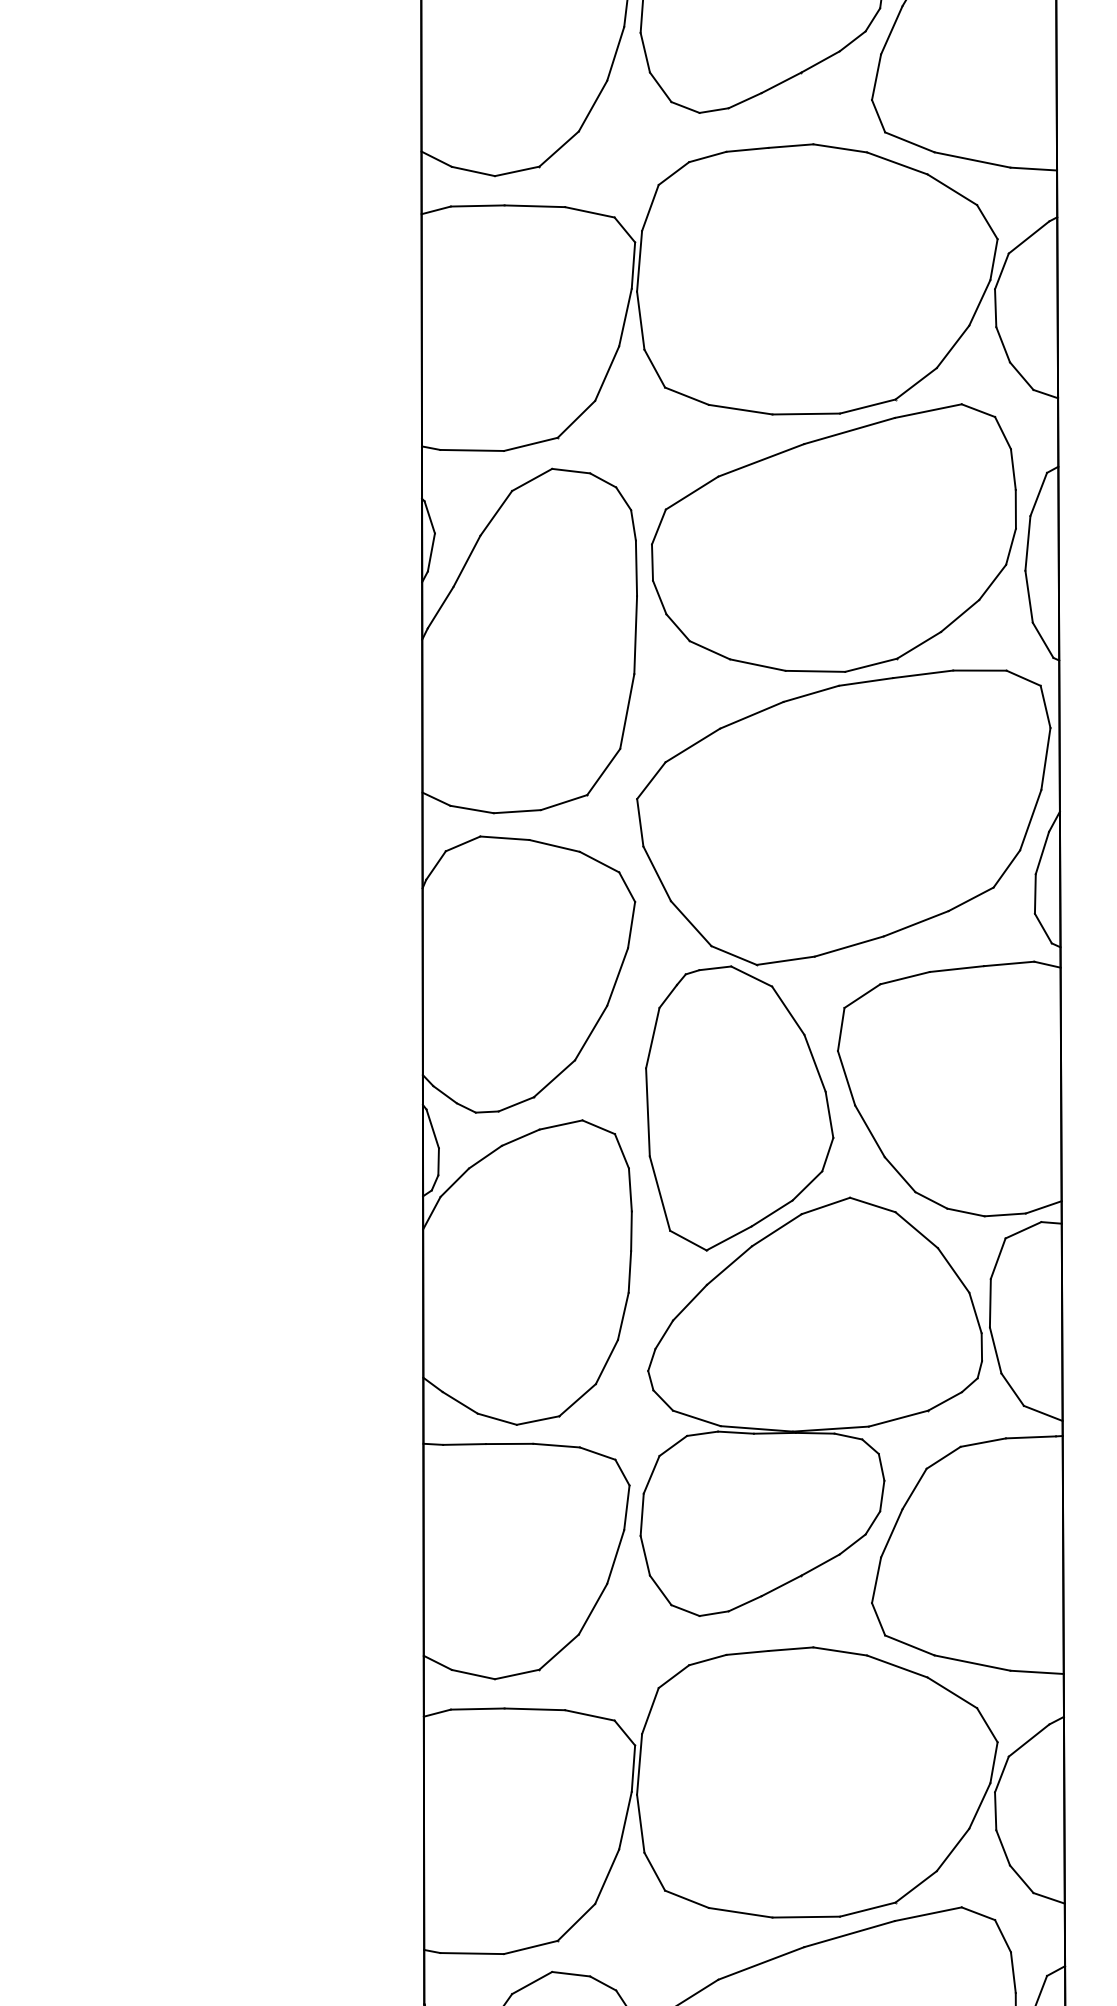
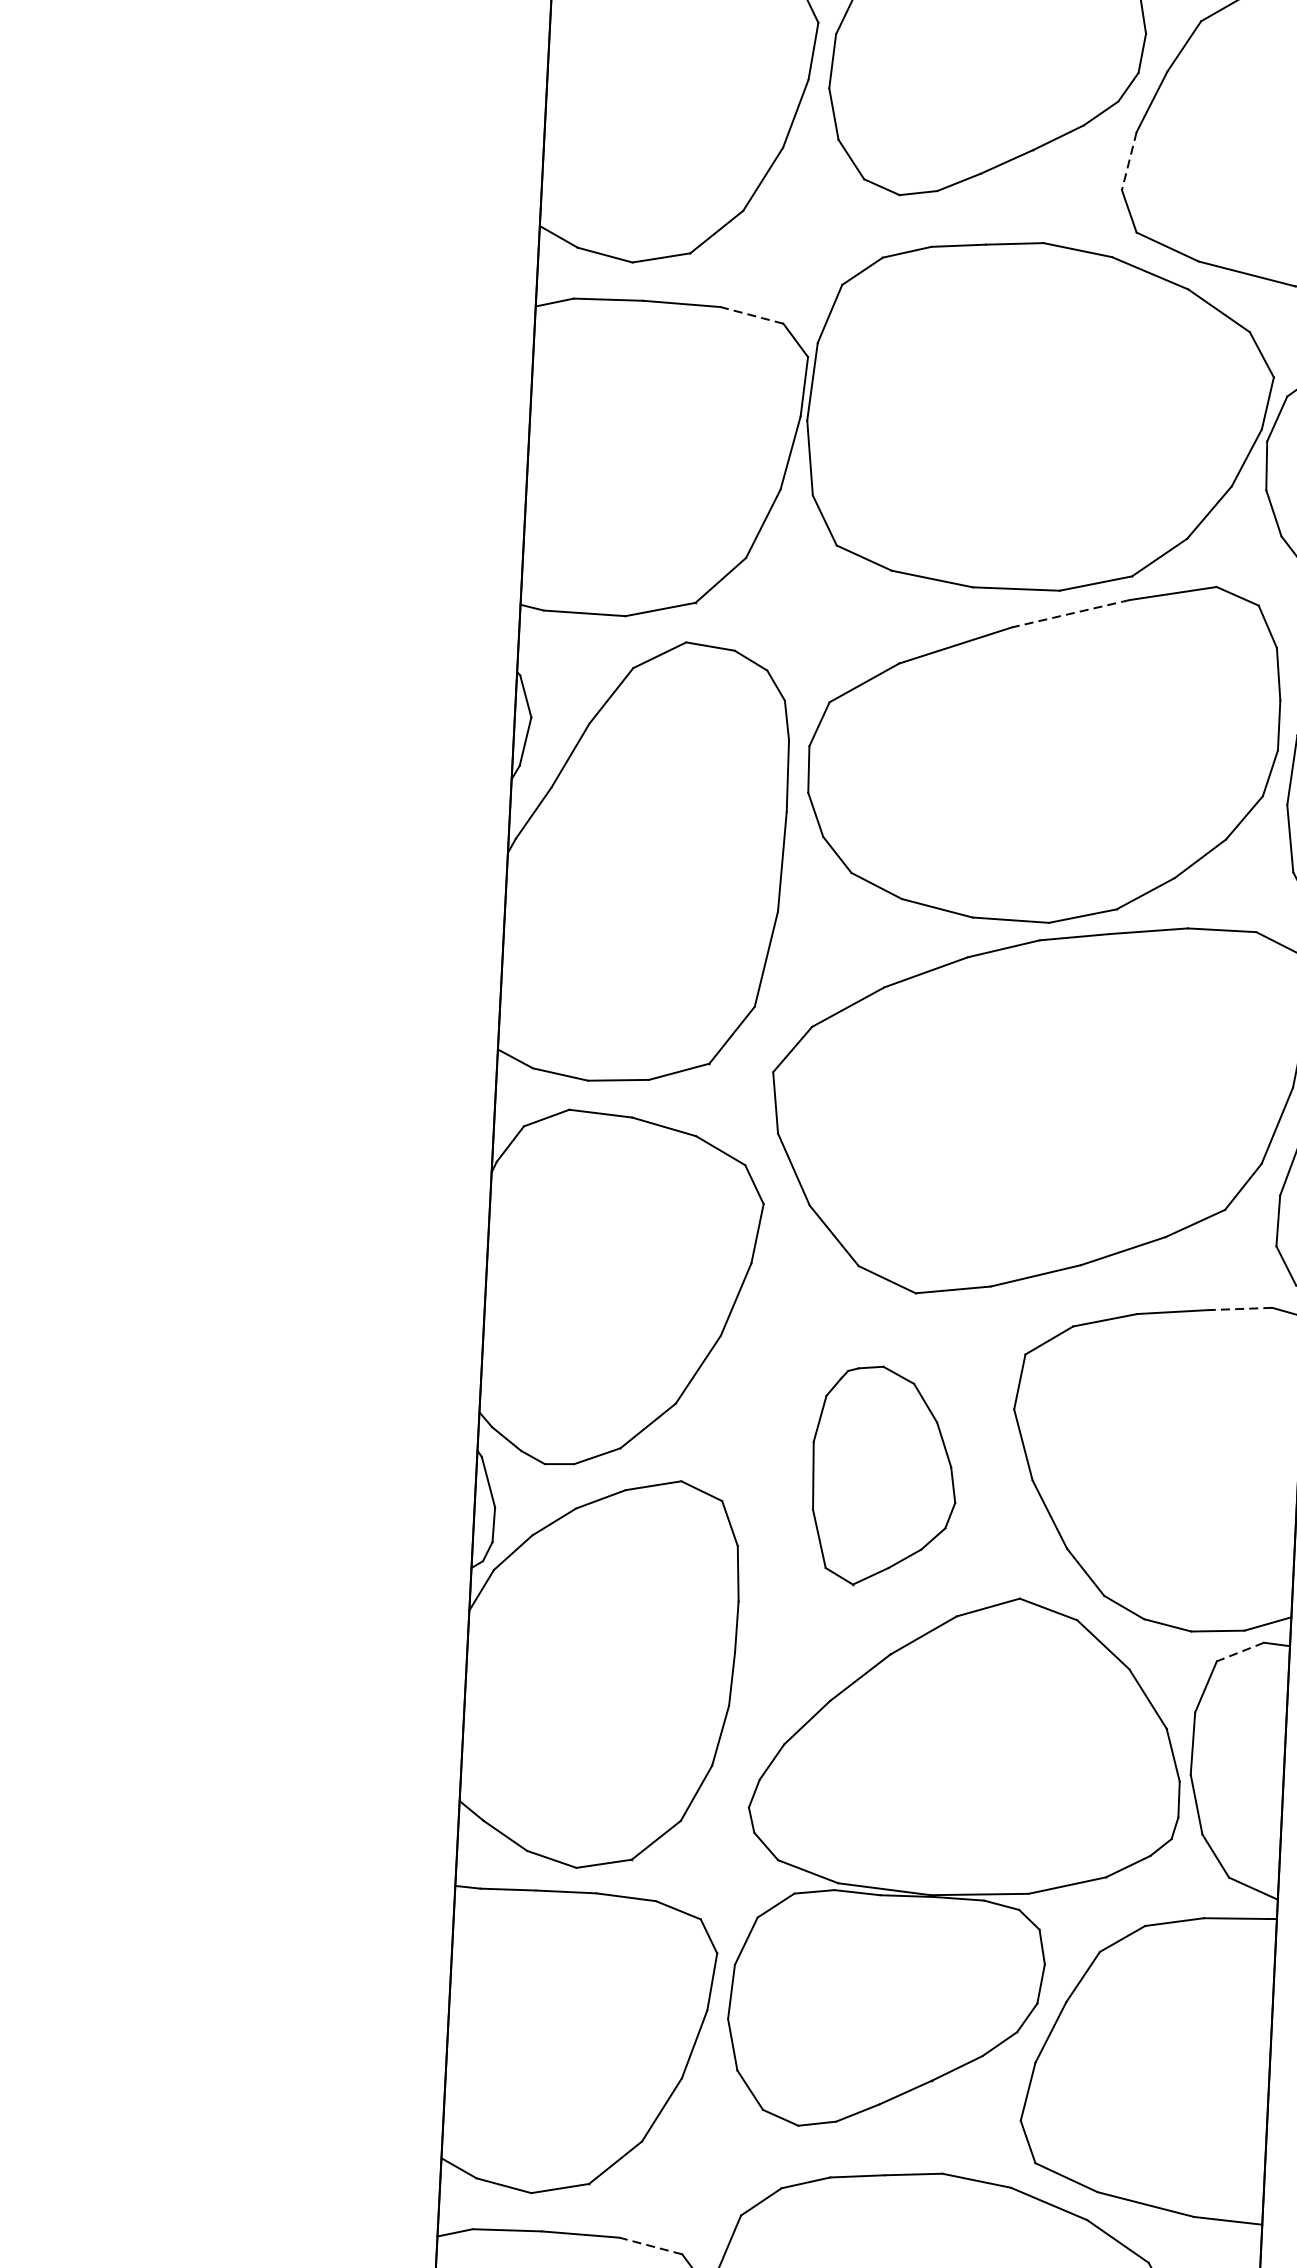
line: (876, 77) -> (1129, 161), solid -> dashed
line: (589, 212) -> (751, 315), solid -> dashed
line: (849, 431) -> (1070, 614), solid -> dashed
line: (1008, 963) -> (1239, 1308), solid -> dashed
part: (739, 1108) -> (883, 1476), size x0.6
line: (1023, 1230) -> (1240, 1652), solid -> dashed
line: (589, 1715) -> (650, 2246), solid -> dashed

